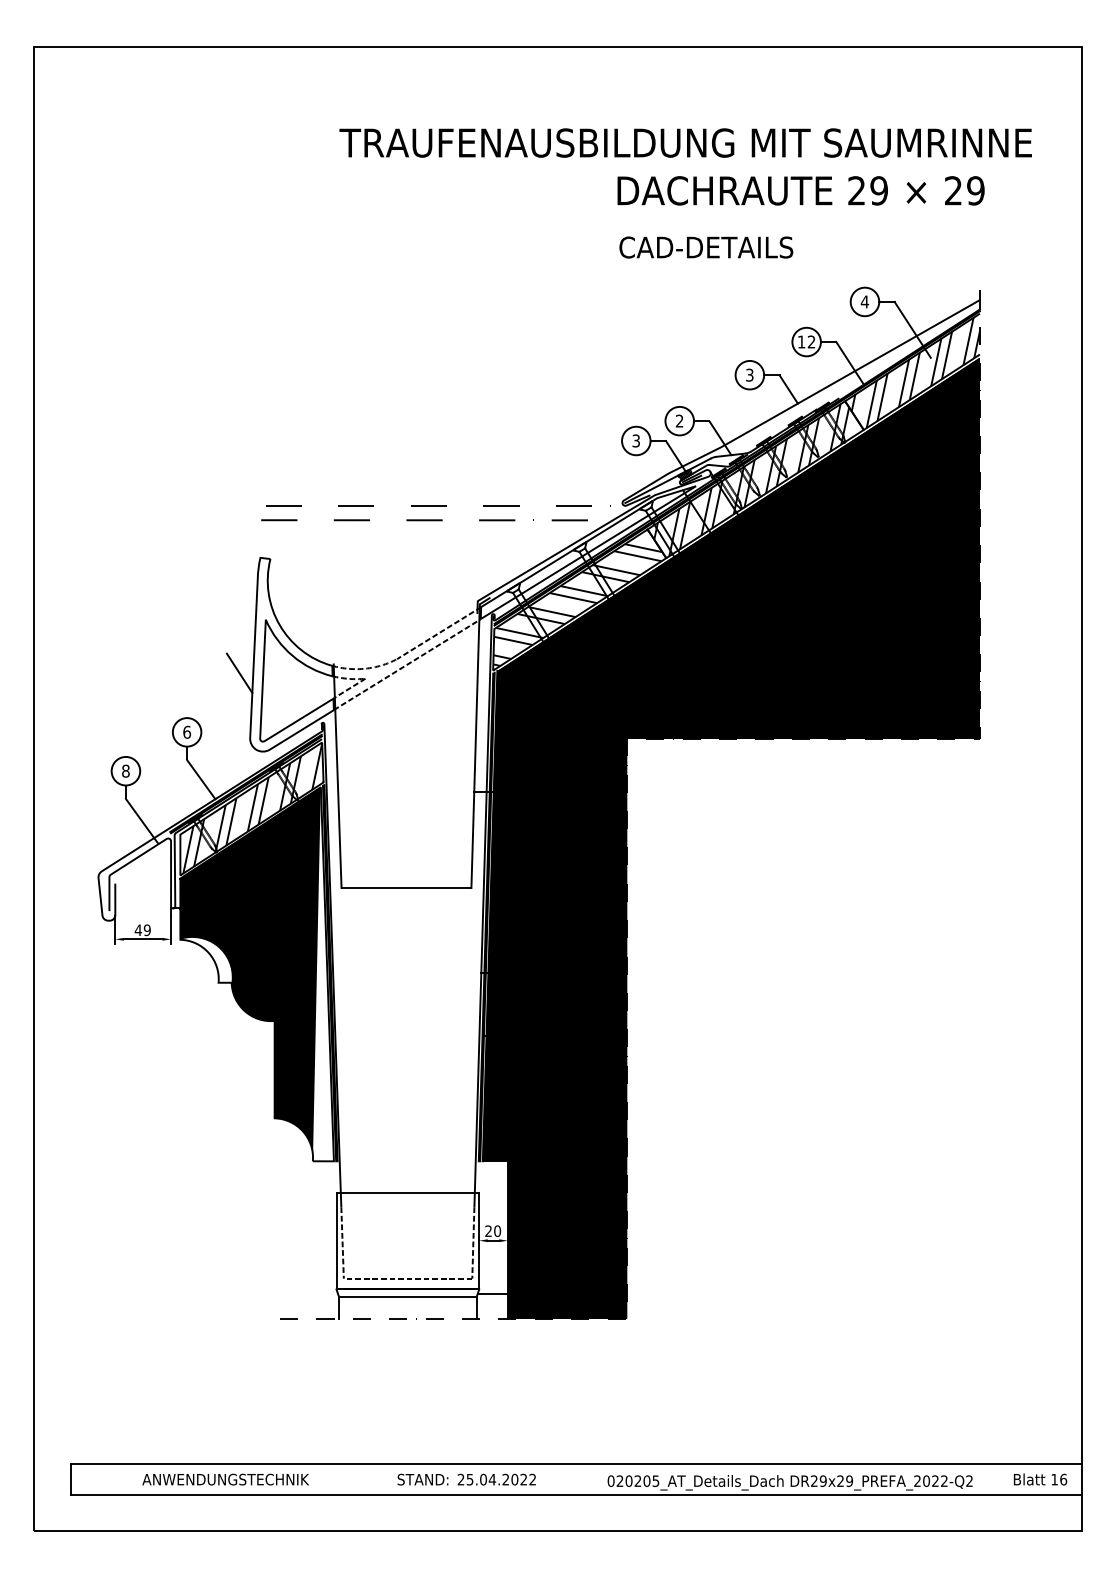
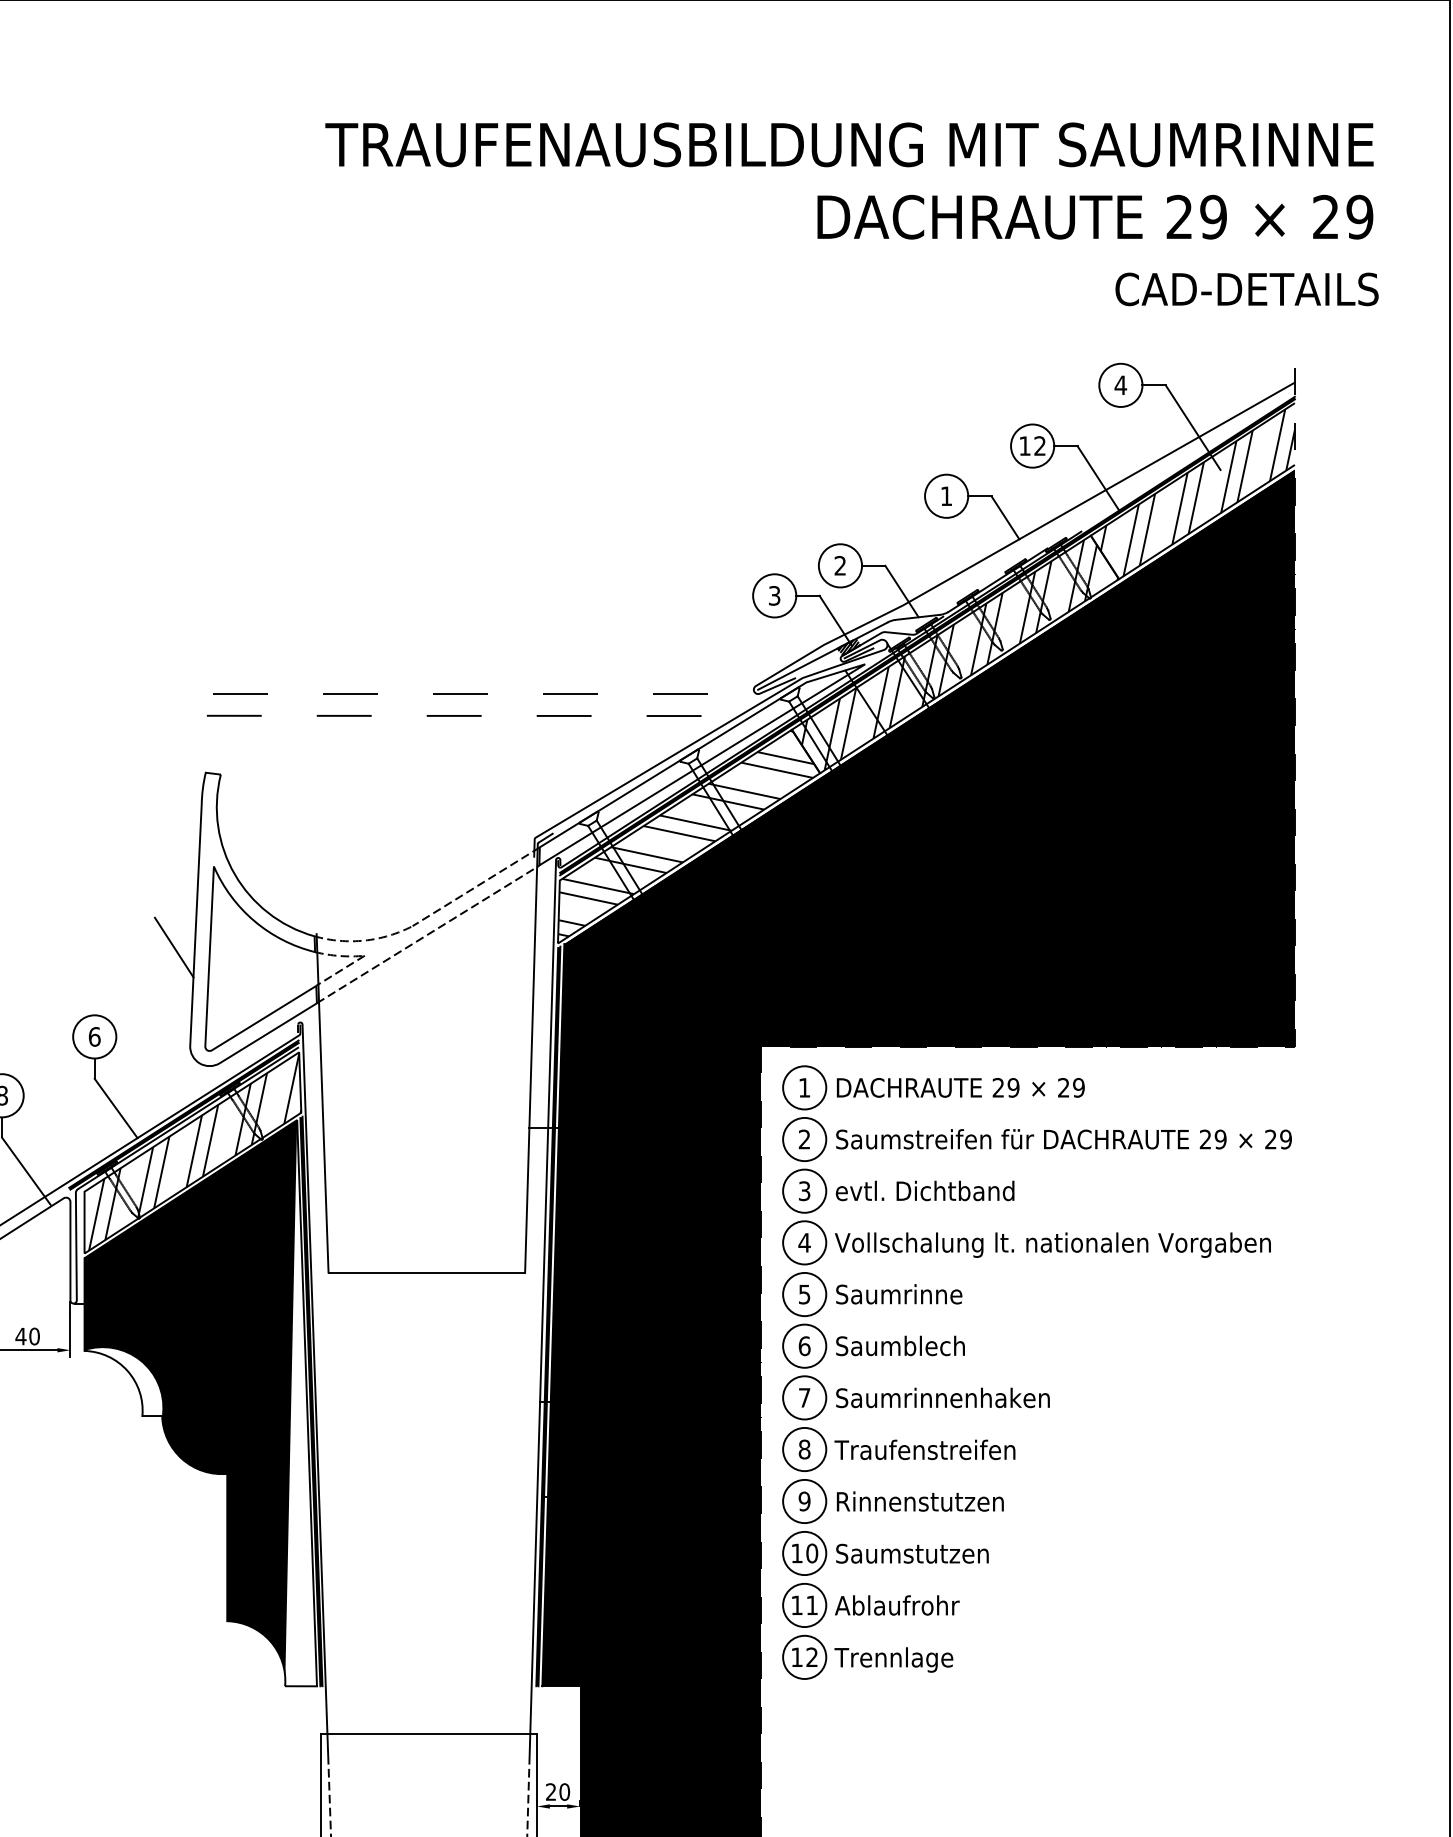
text: (800, 190) -> (1094, 216), moved
text: (706, 247) -> (1247, 289), moved
text: (749, 374) -> (946, 495), 3 -> 1
text: (146, 930) -> (33, 1336), 49 -> 40
part: (811, 967) -> (1039, 1392), added

